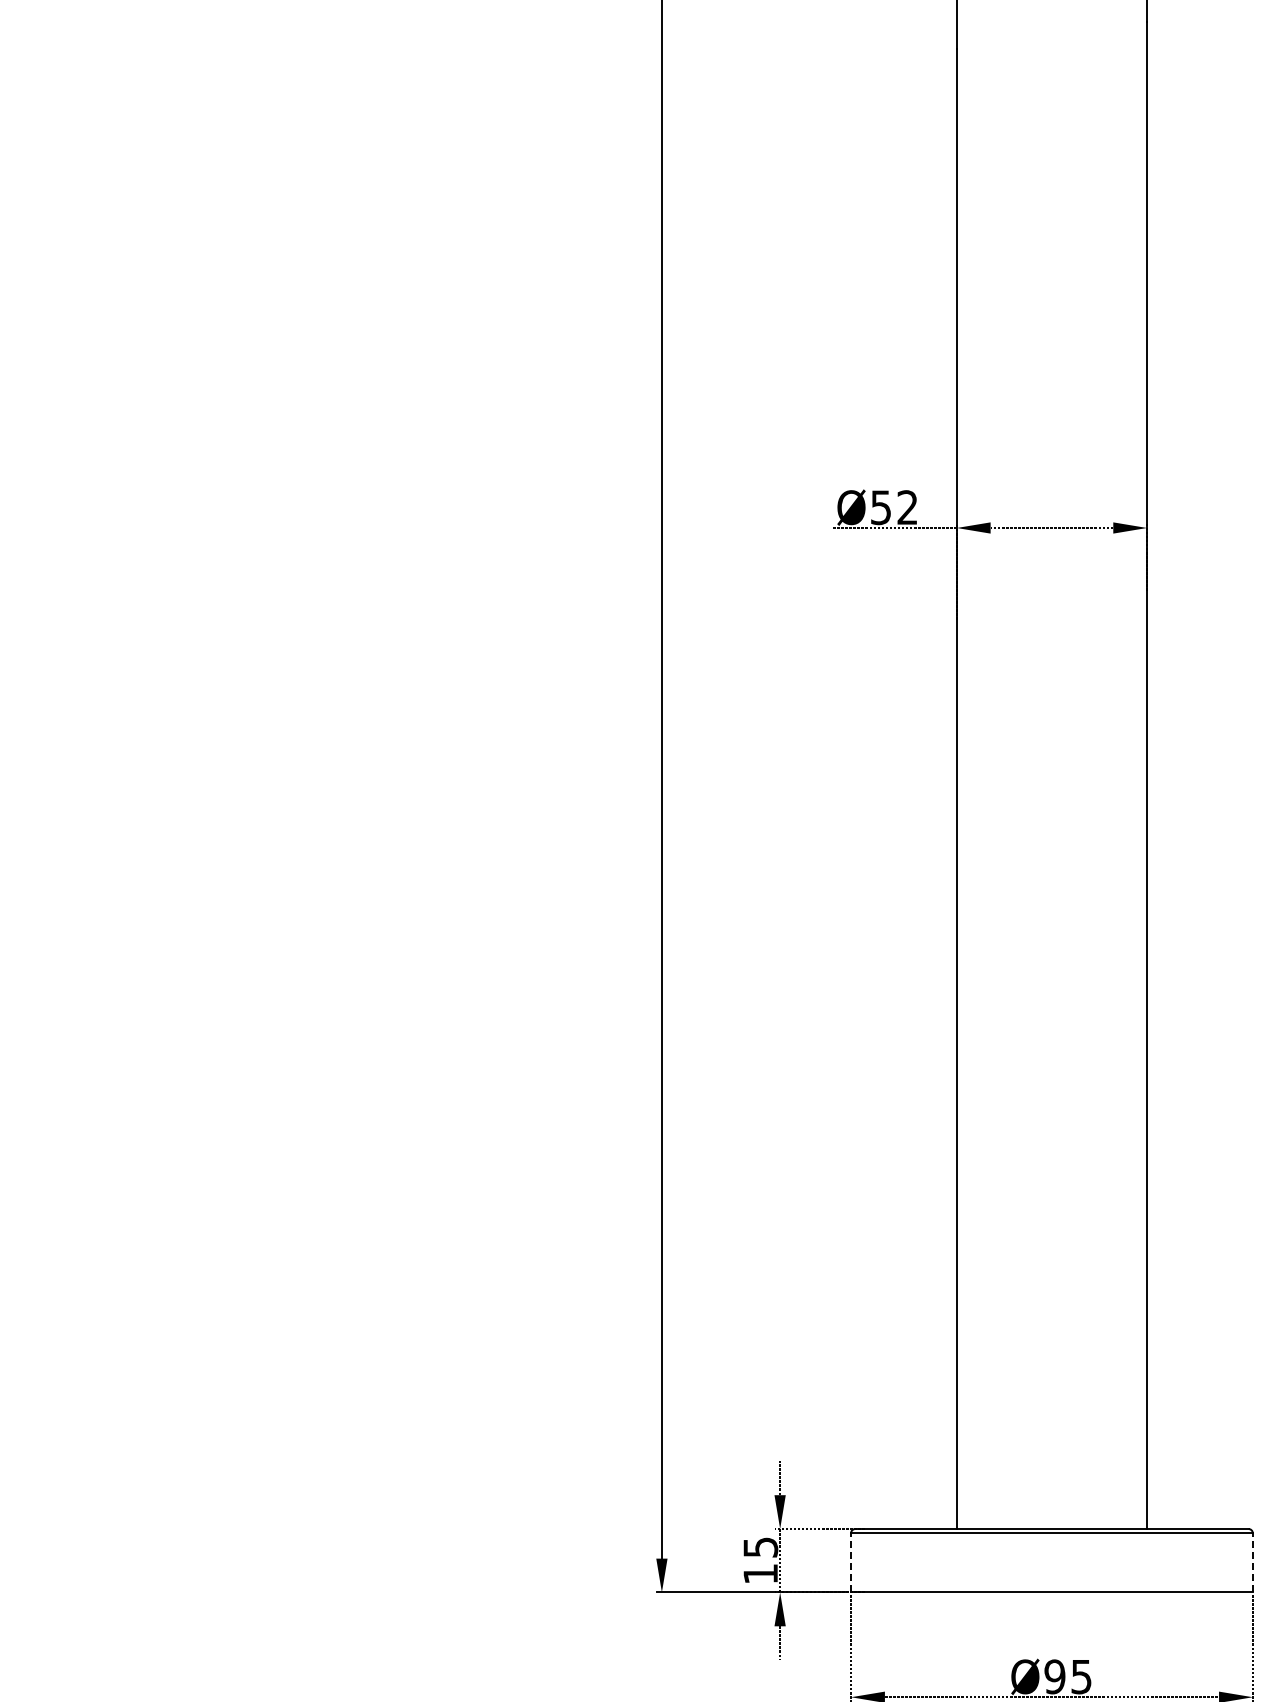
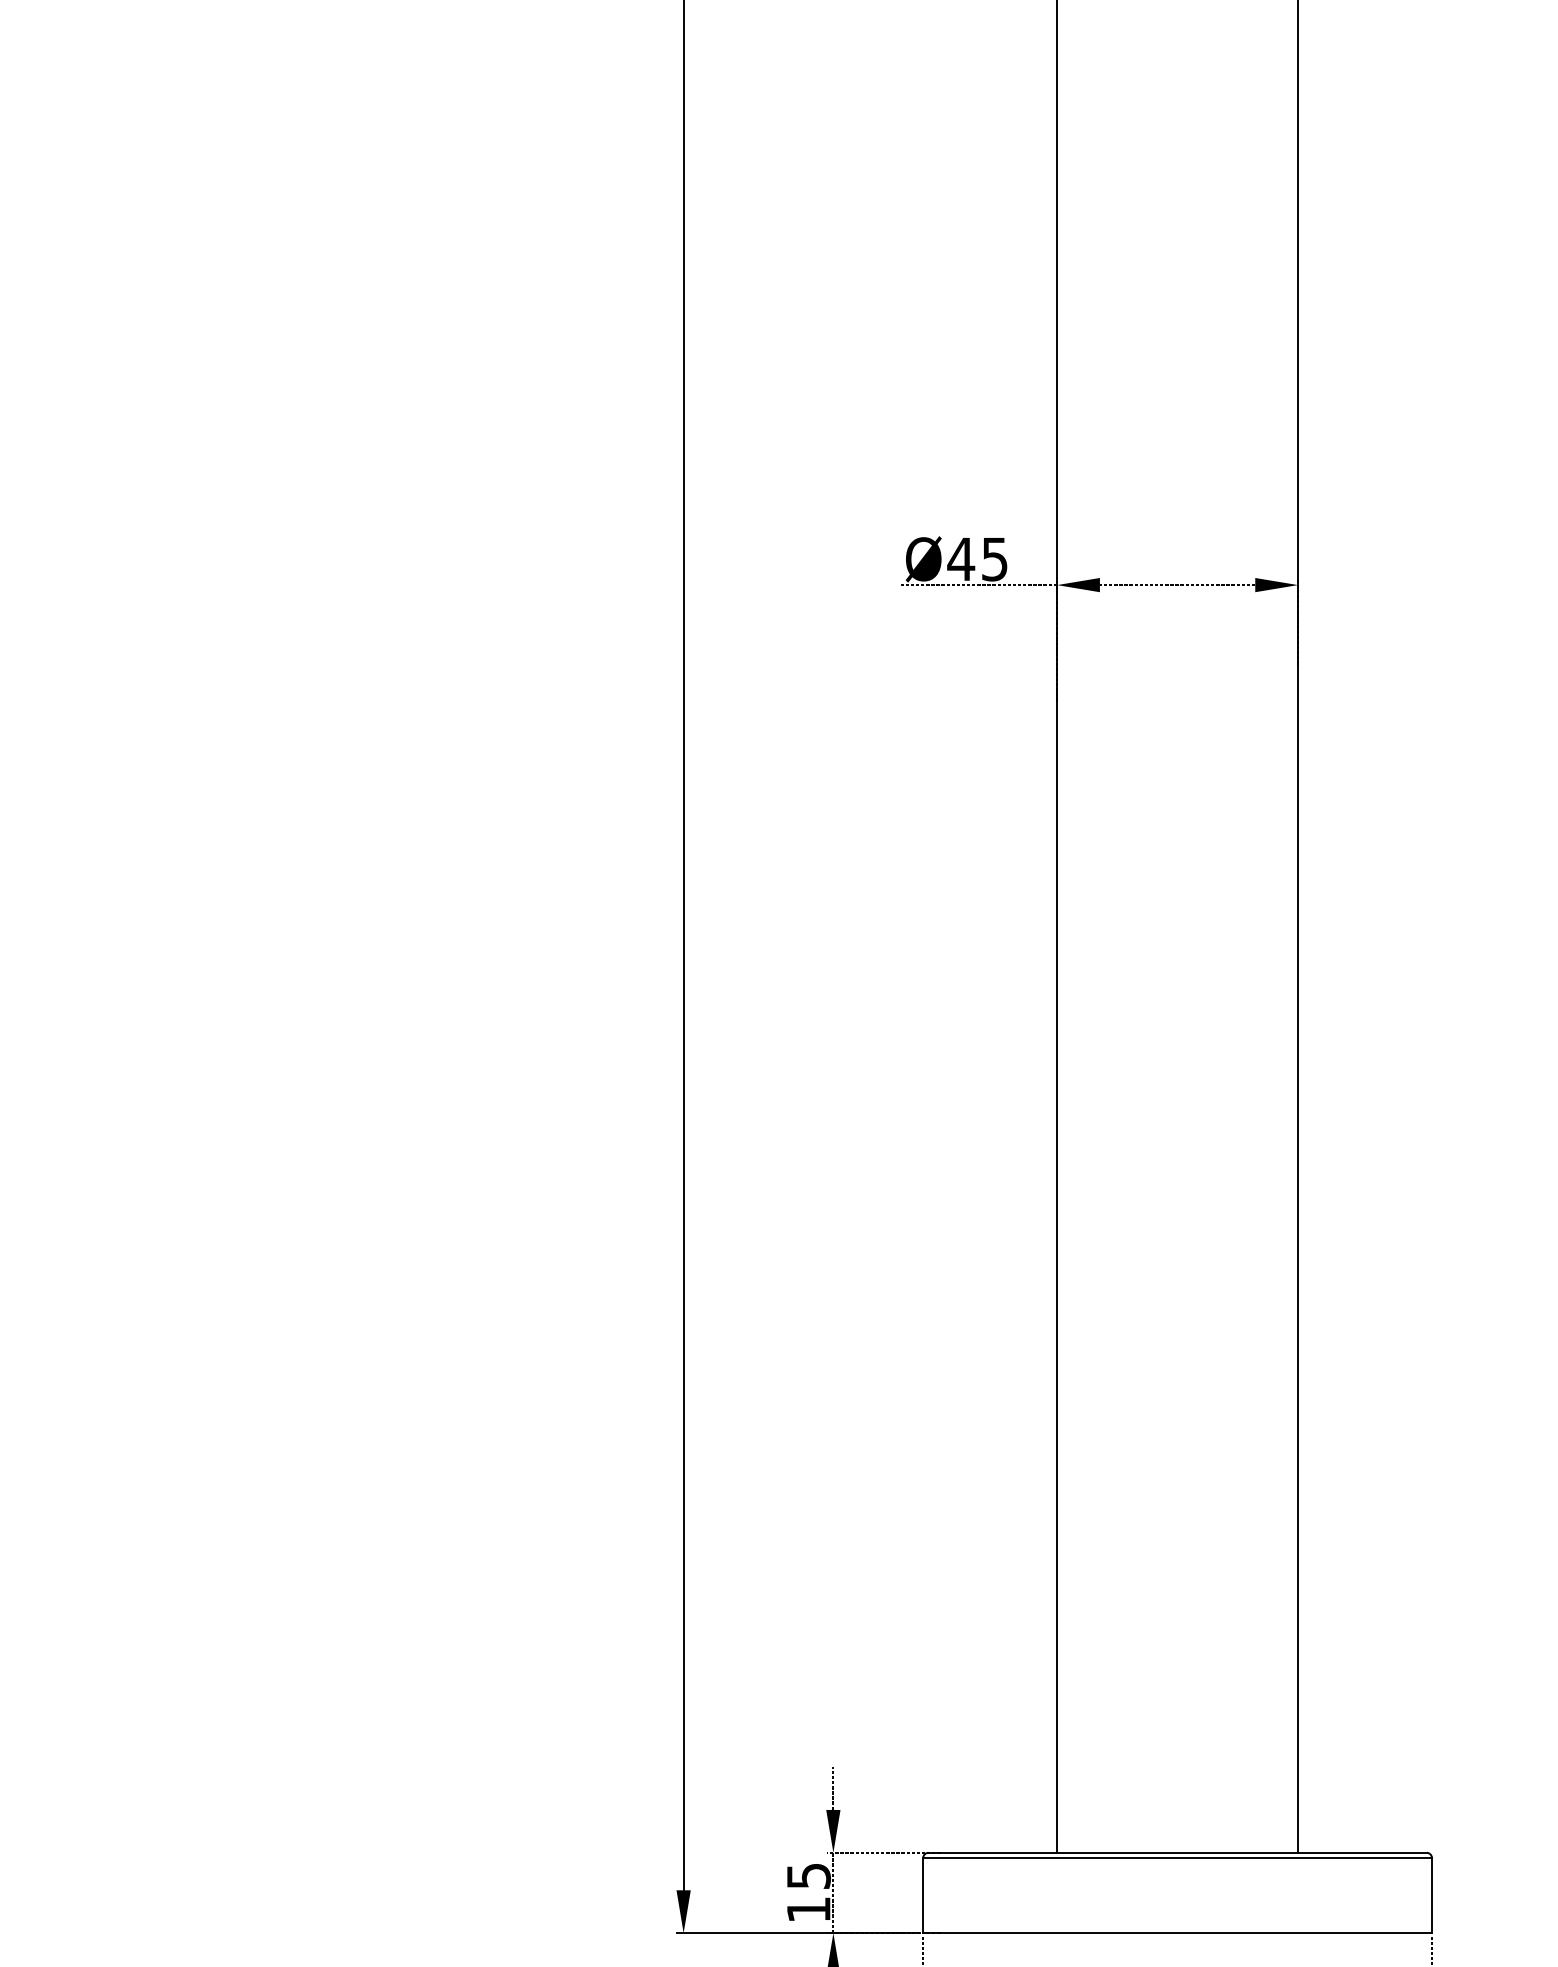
text: (893, 507) -> (976, 559), Ø52 -> Ø45
line: (851, 1562) -> (923, 1895), dashed -> solid
line: (1252, 1562) -> (1431, 1895), dashed -> solid

